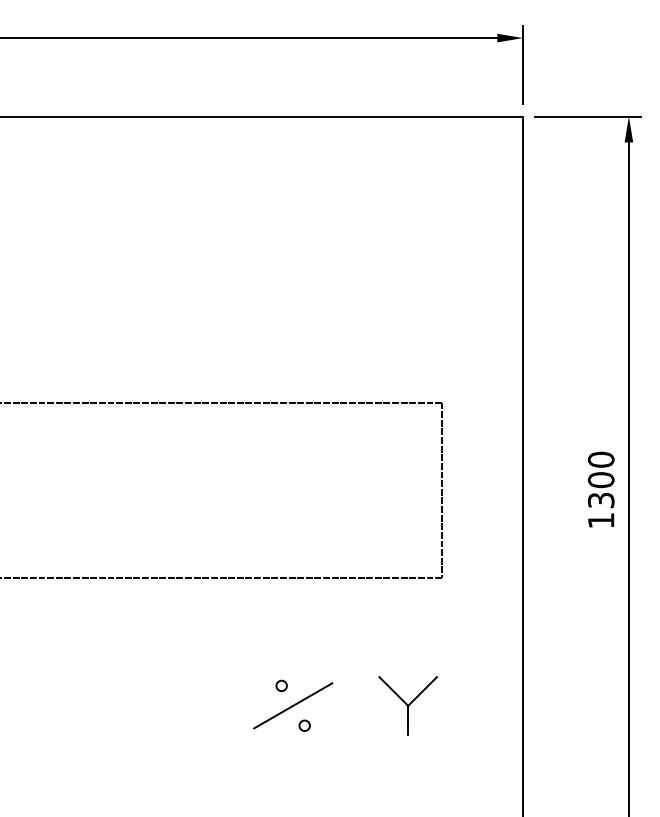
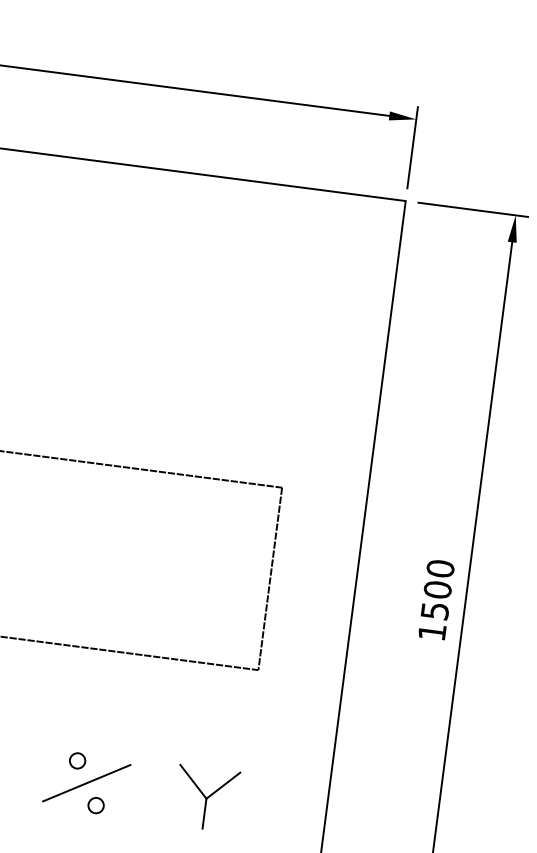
text: (600, 499) -> (434, 609), 1300 -> 1500
circle: (281, 685) -> (77, 760), size x1.4
circle: (304, 725) -> (95, 805), size x1.4

